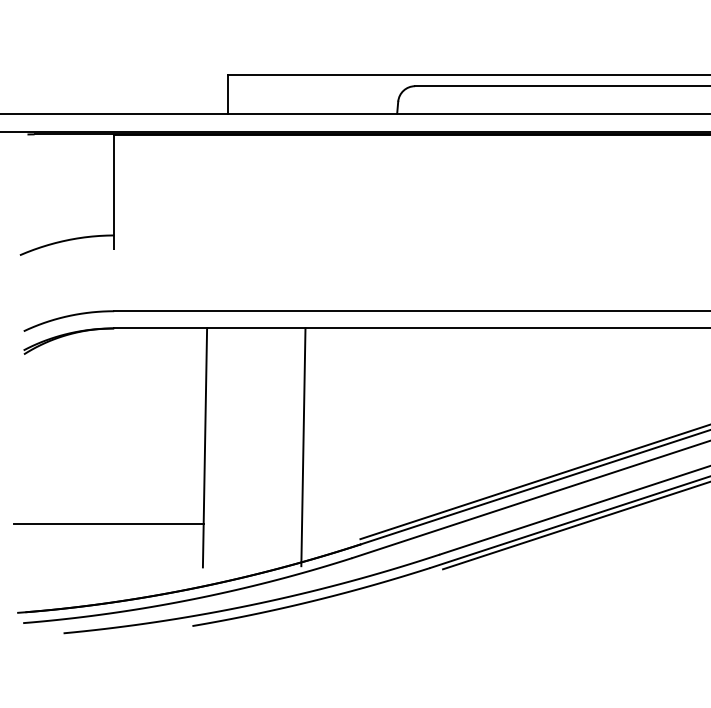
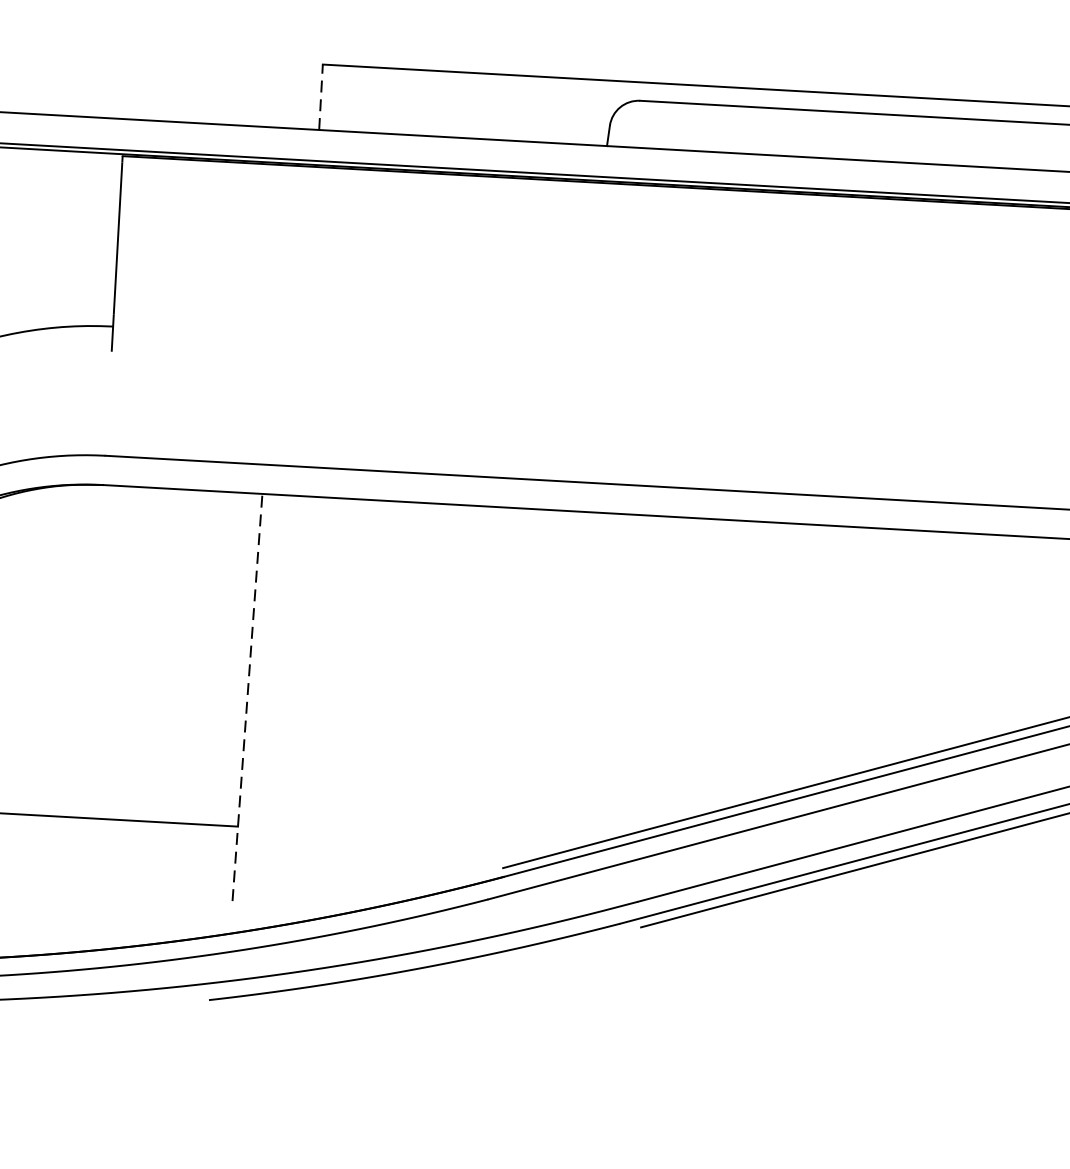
line: (228, 94) -> (321, 97), solid -> dashed
line: (205, 447) -> (248, 696), solid -> dashed
line: (303, 447) -> (415, 706), removed

